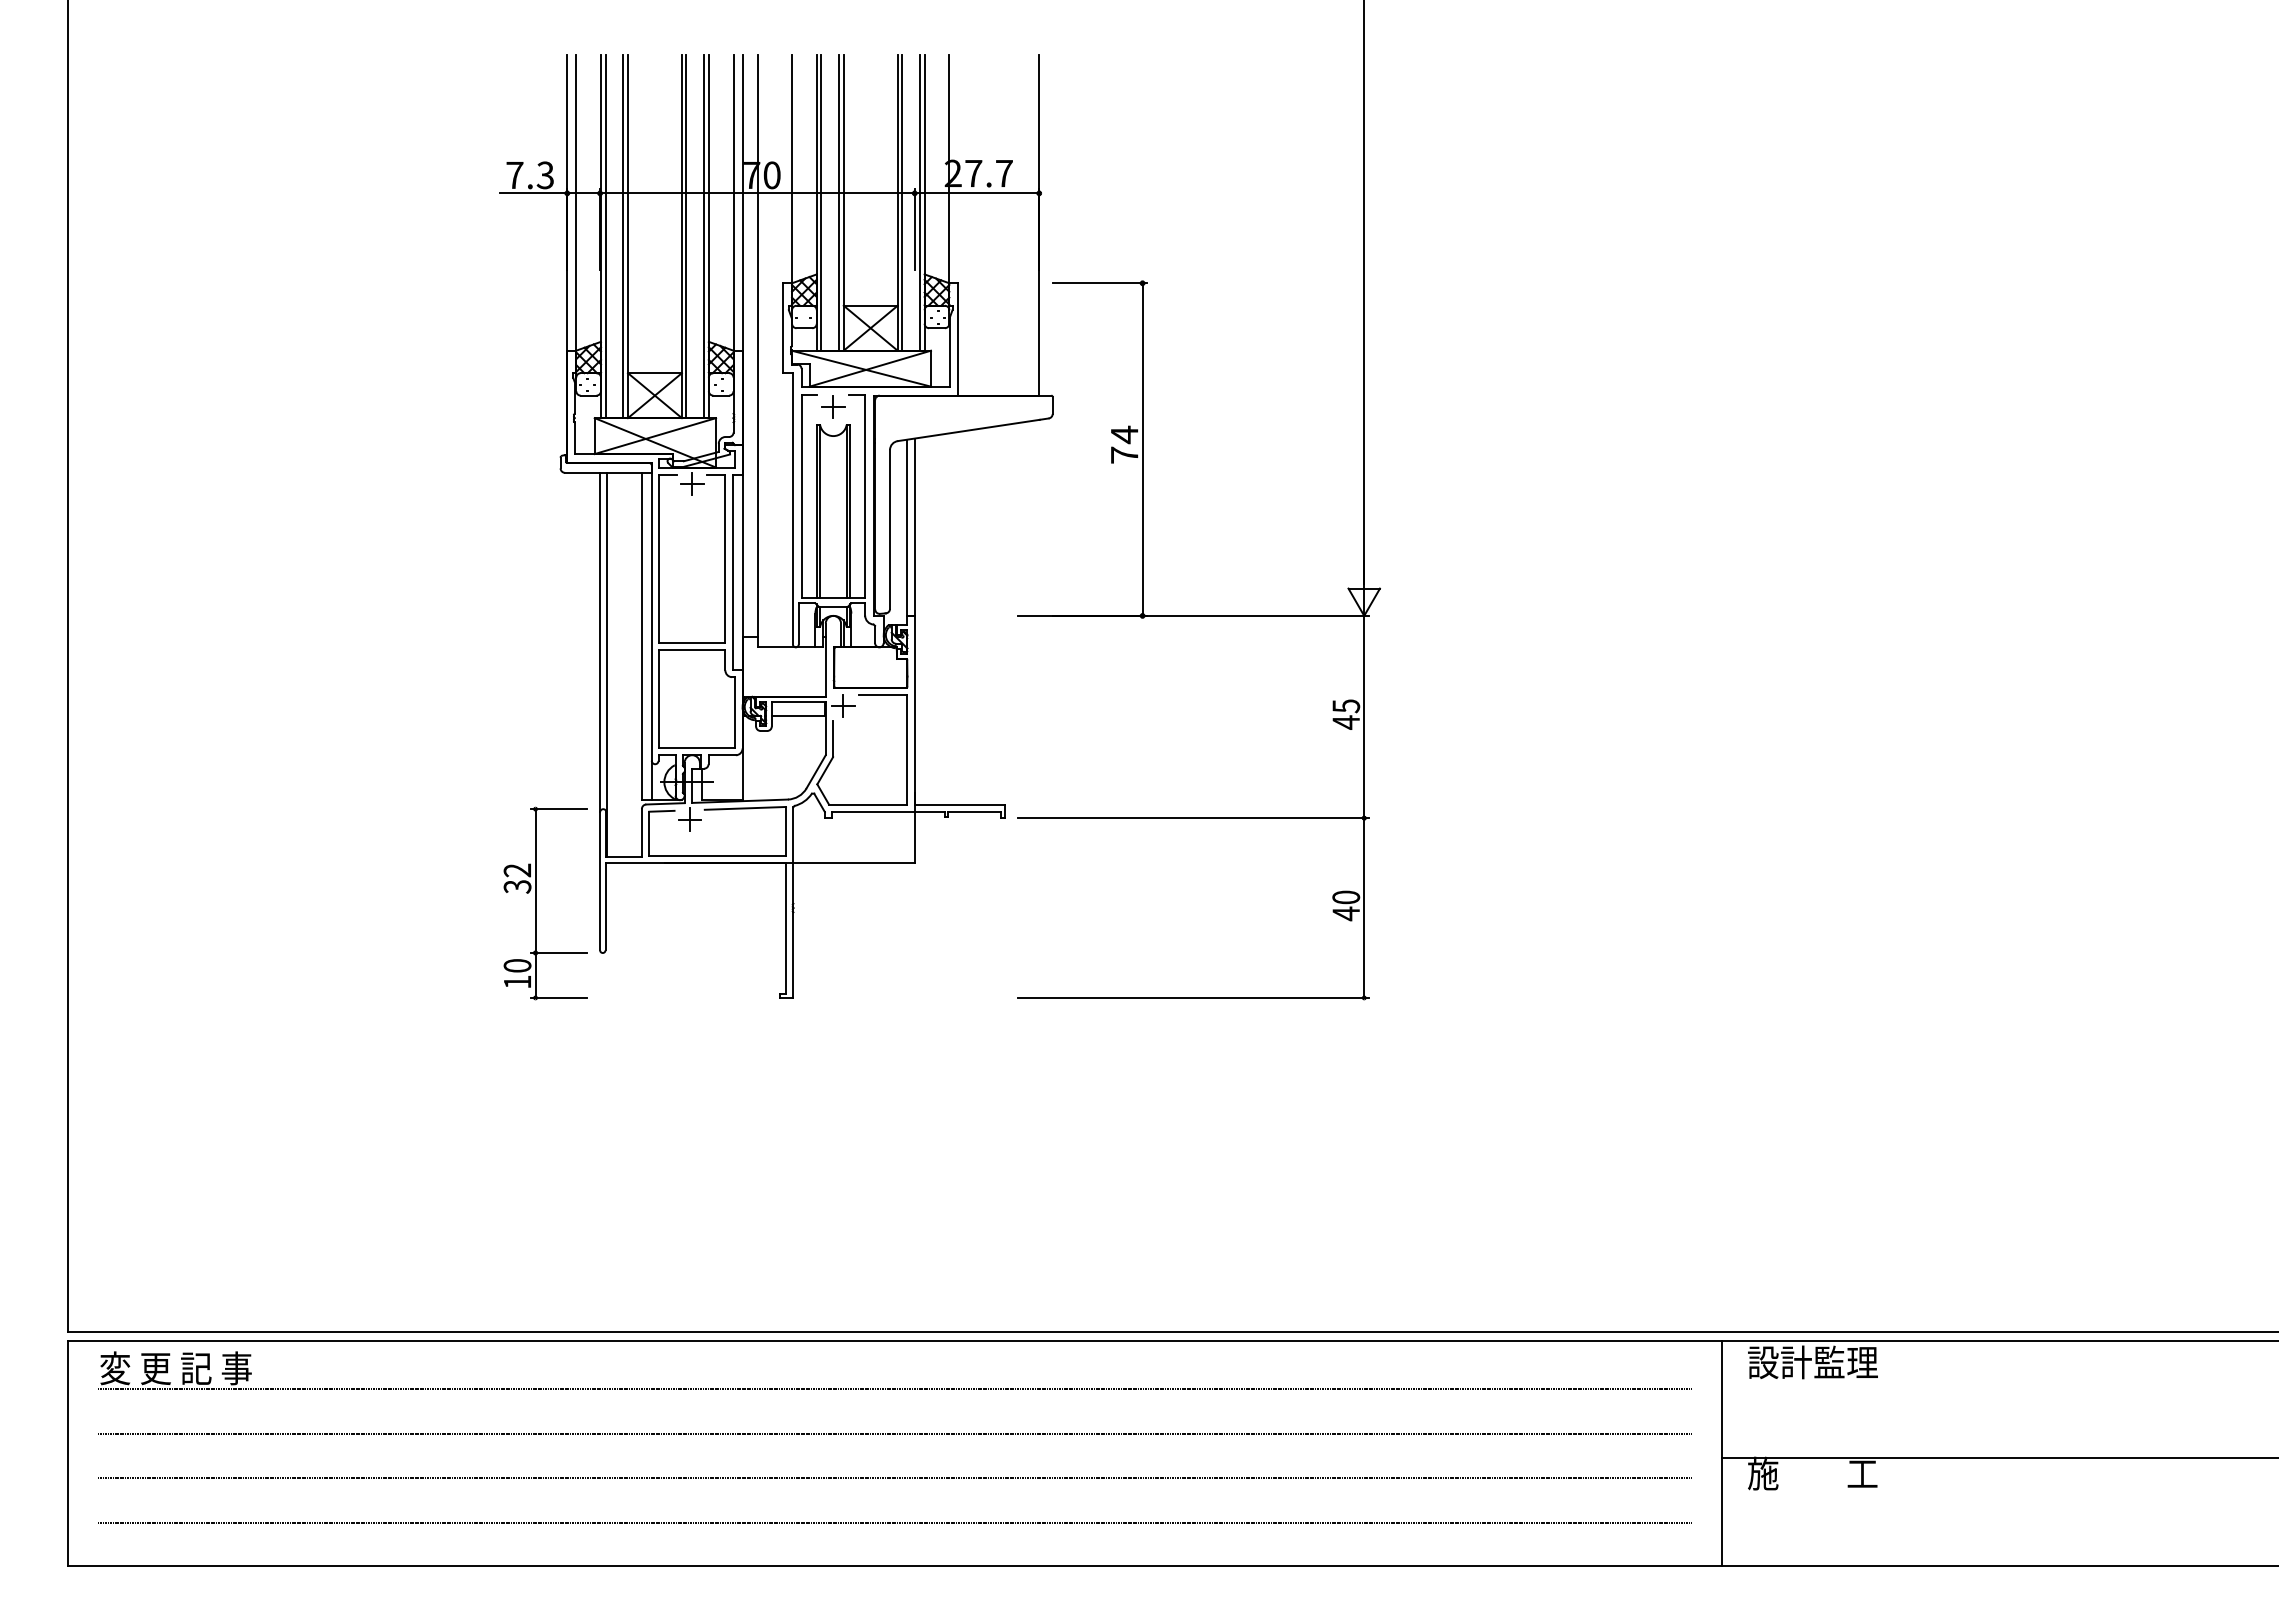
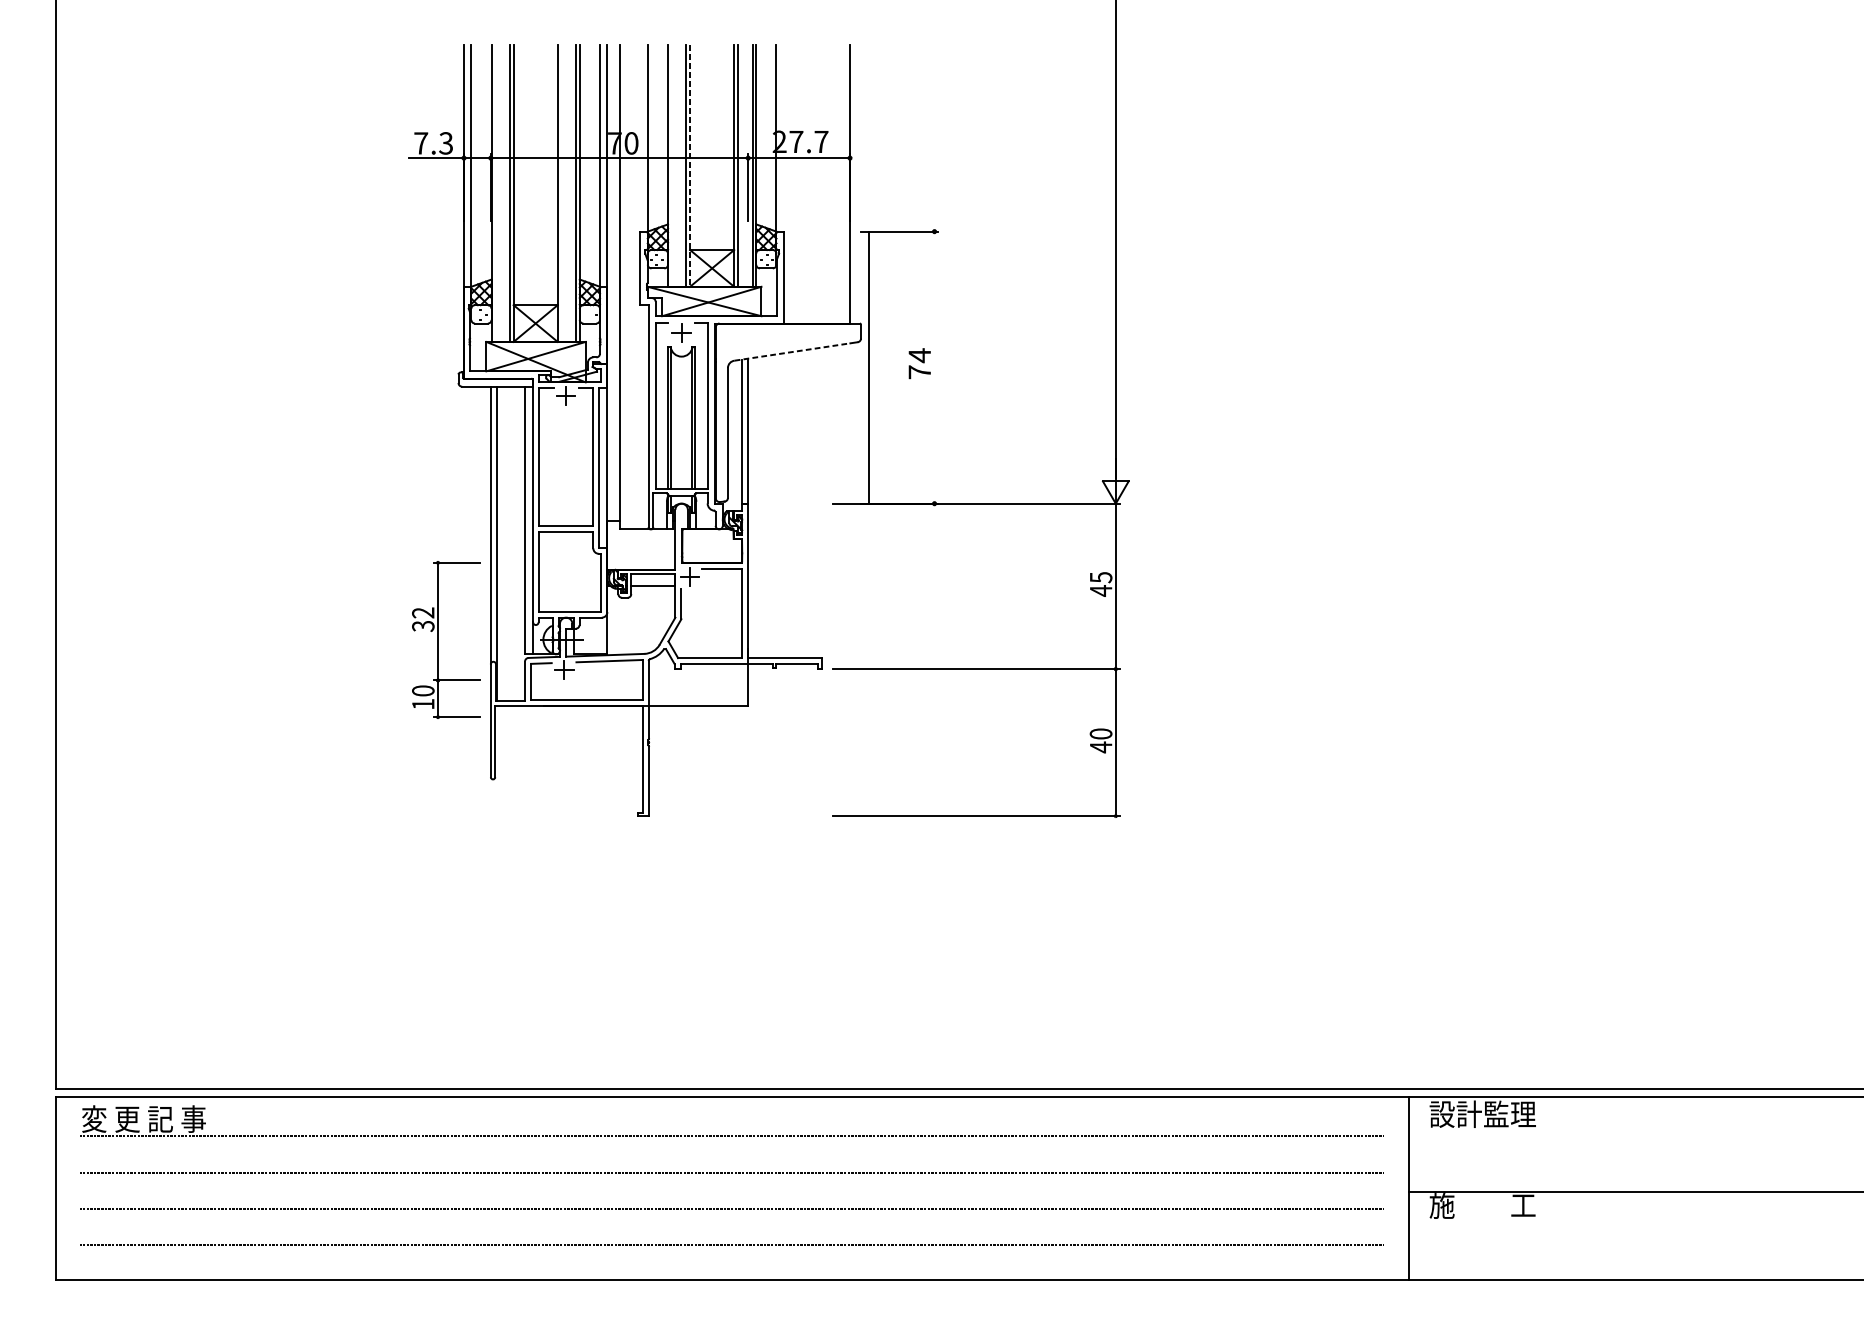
line: (821, 202) -> (671, 165), removed
line: (843, 202) -> (689, 165), solid -> dashed
line: (605, 236) -> (495, 193), removed
line: (686, 236) -> (561, 193), removed
line: (968, 430) -> (792, 352), solid -> dashed
line: (1142, 449) -> (869, 367), moved
part: (536, 903) -> (438, 639), moved

